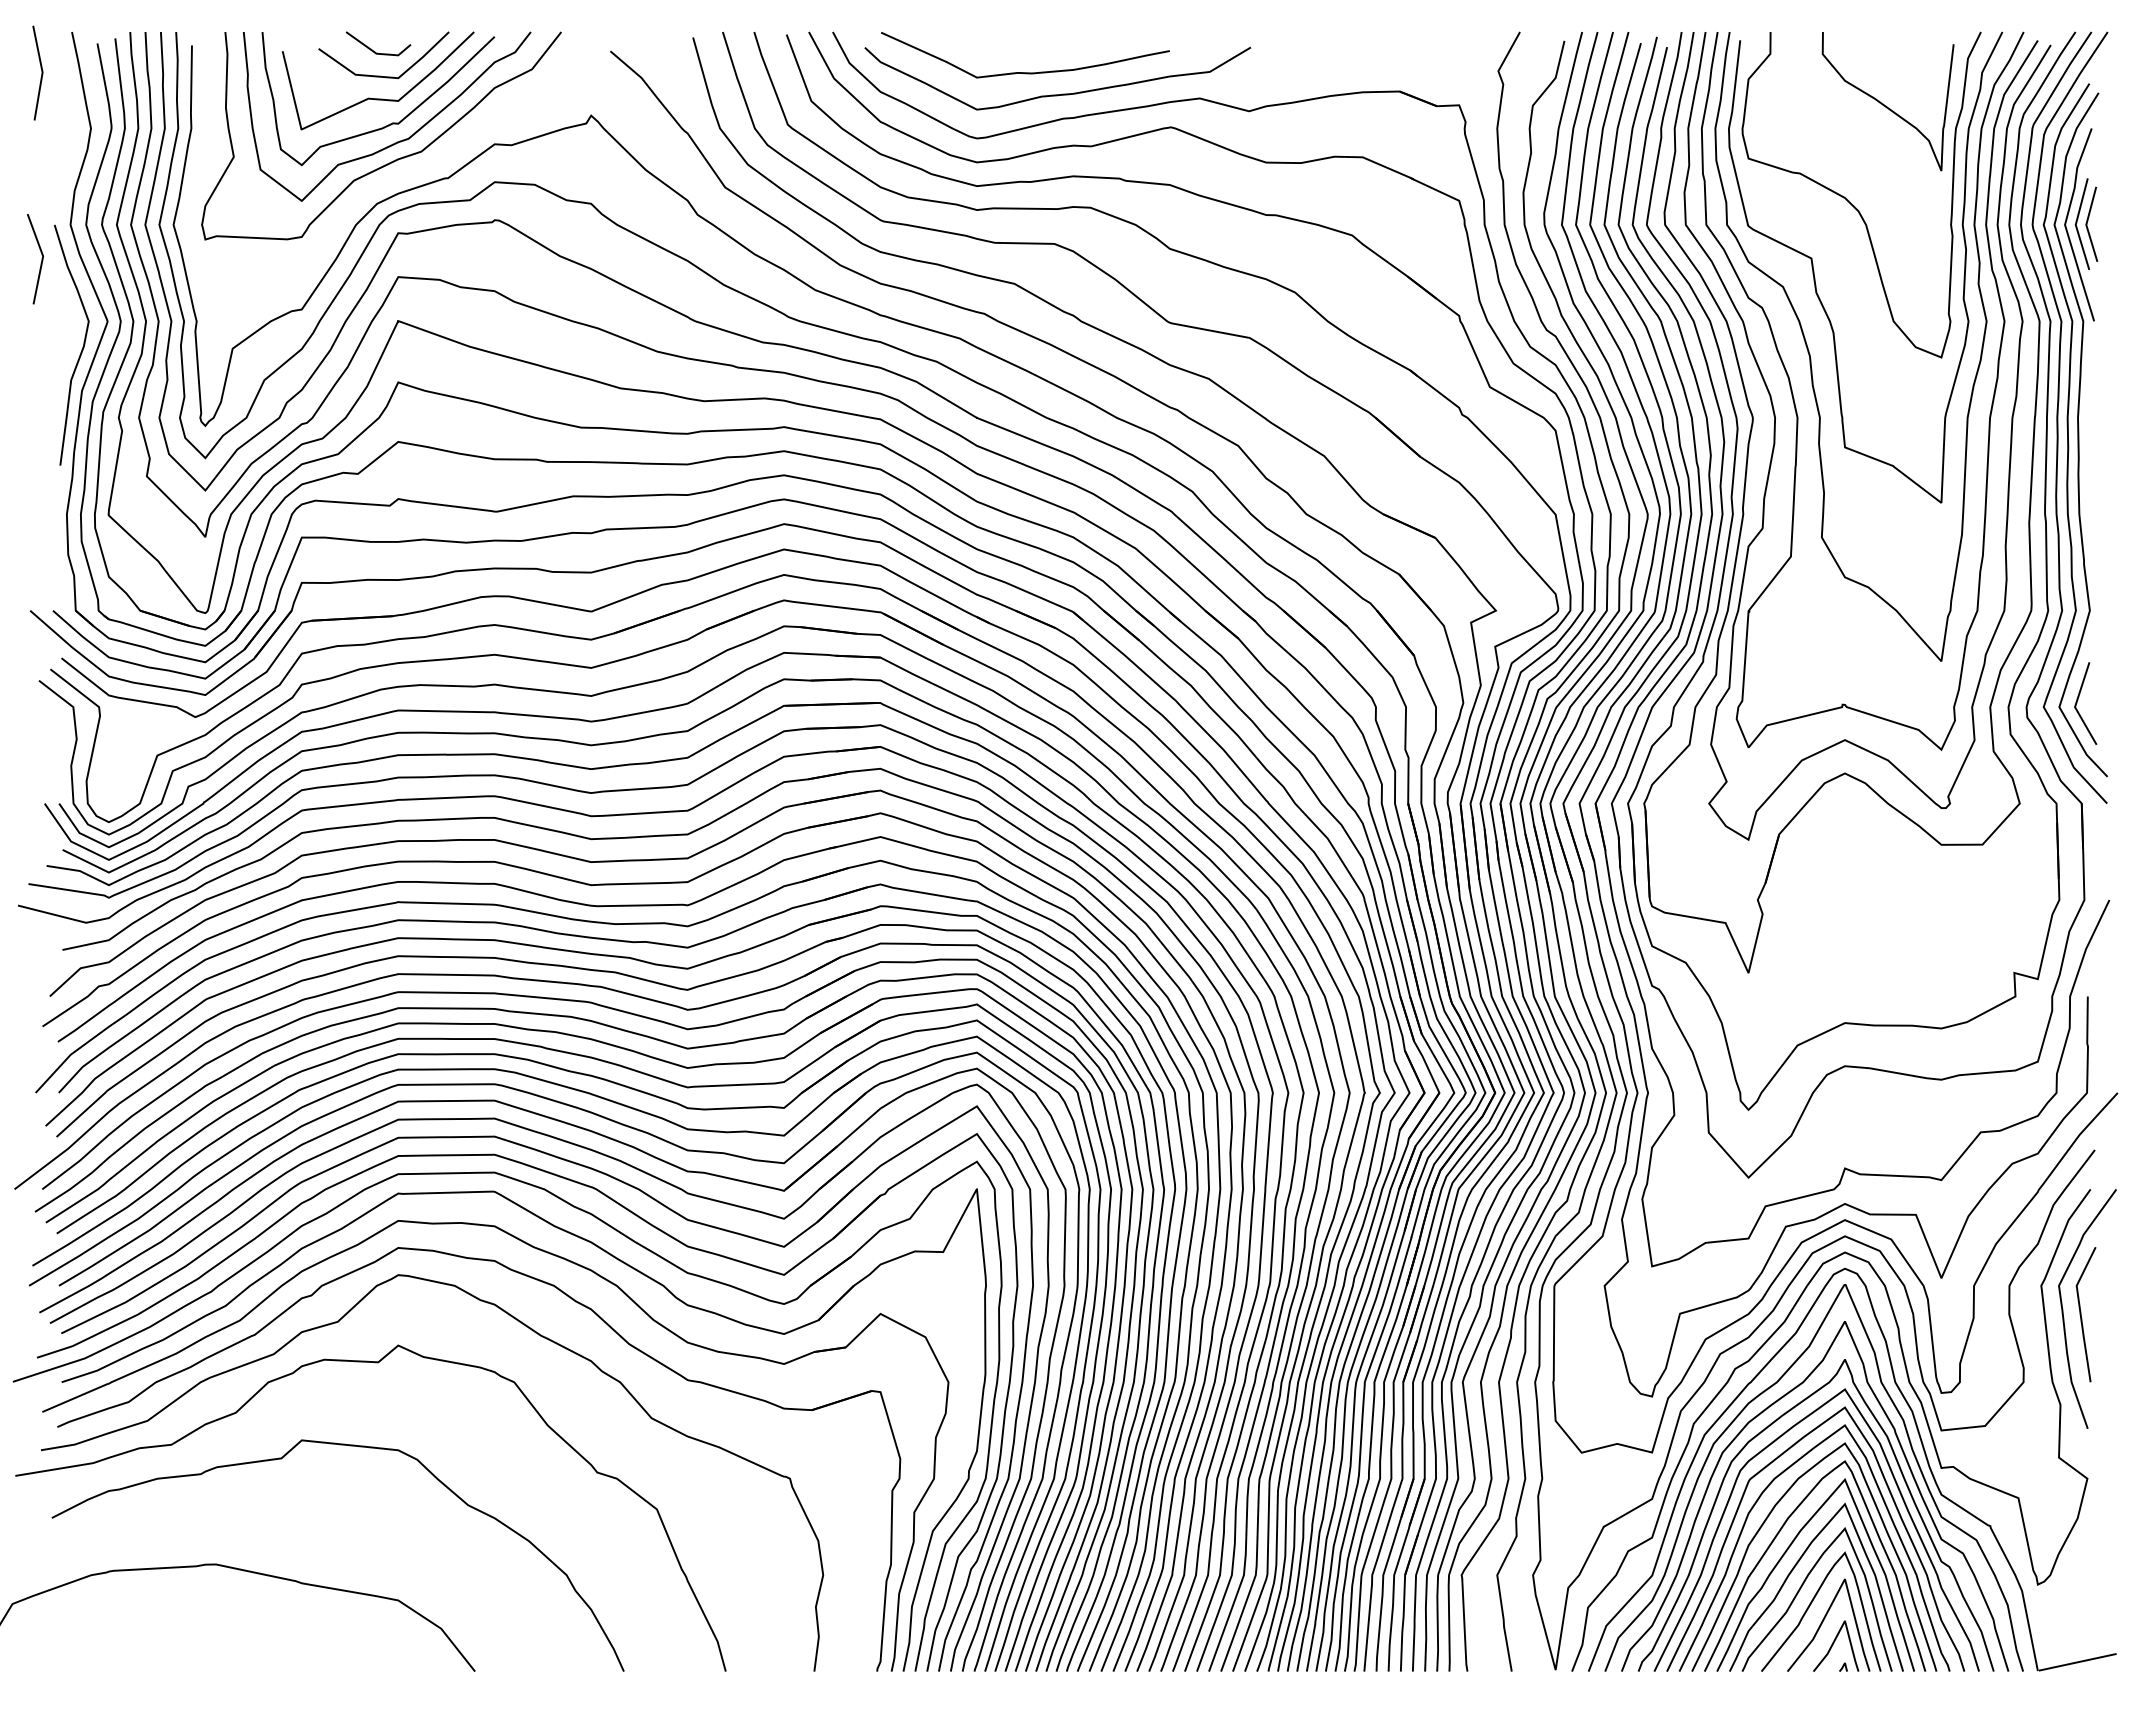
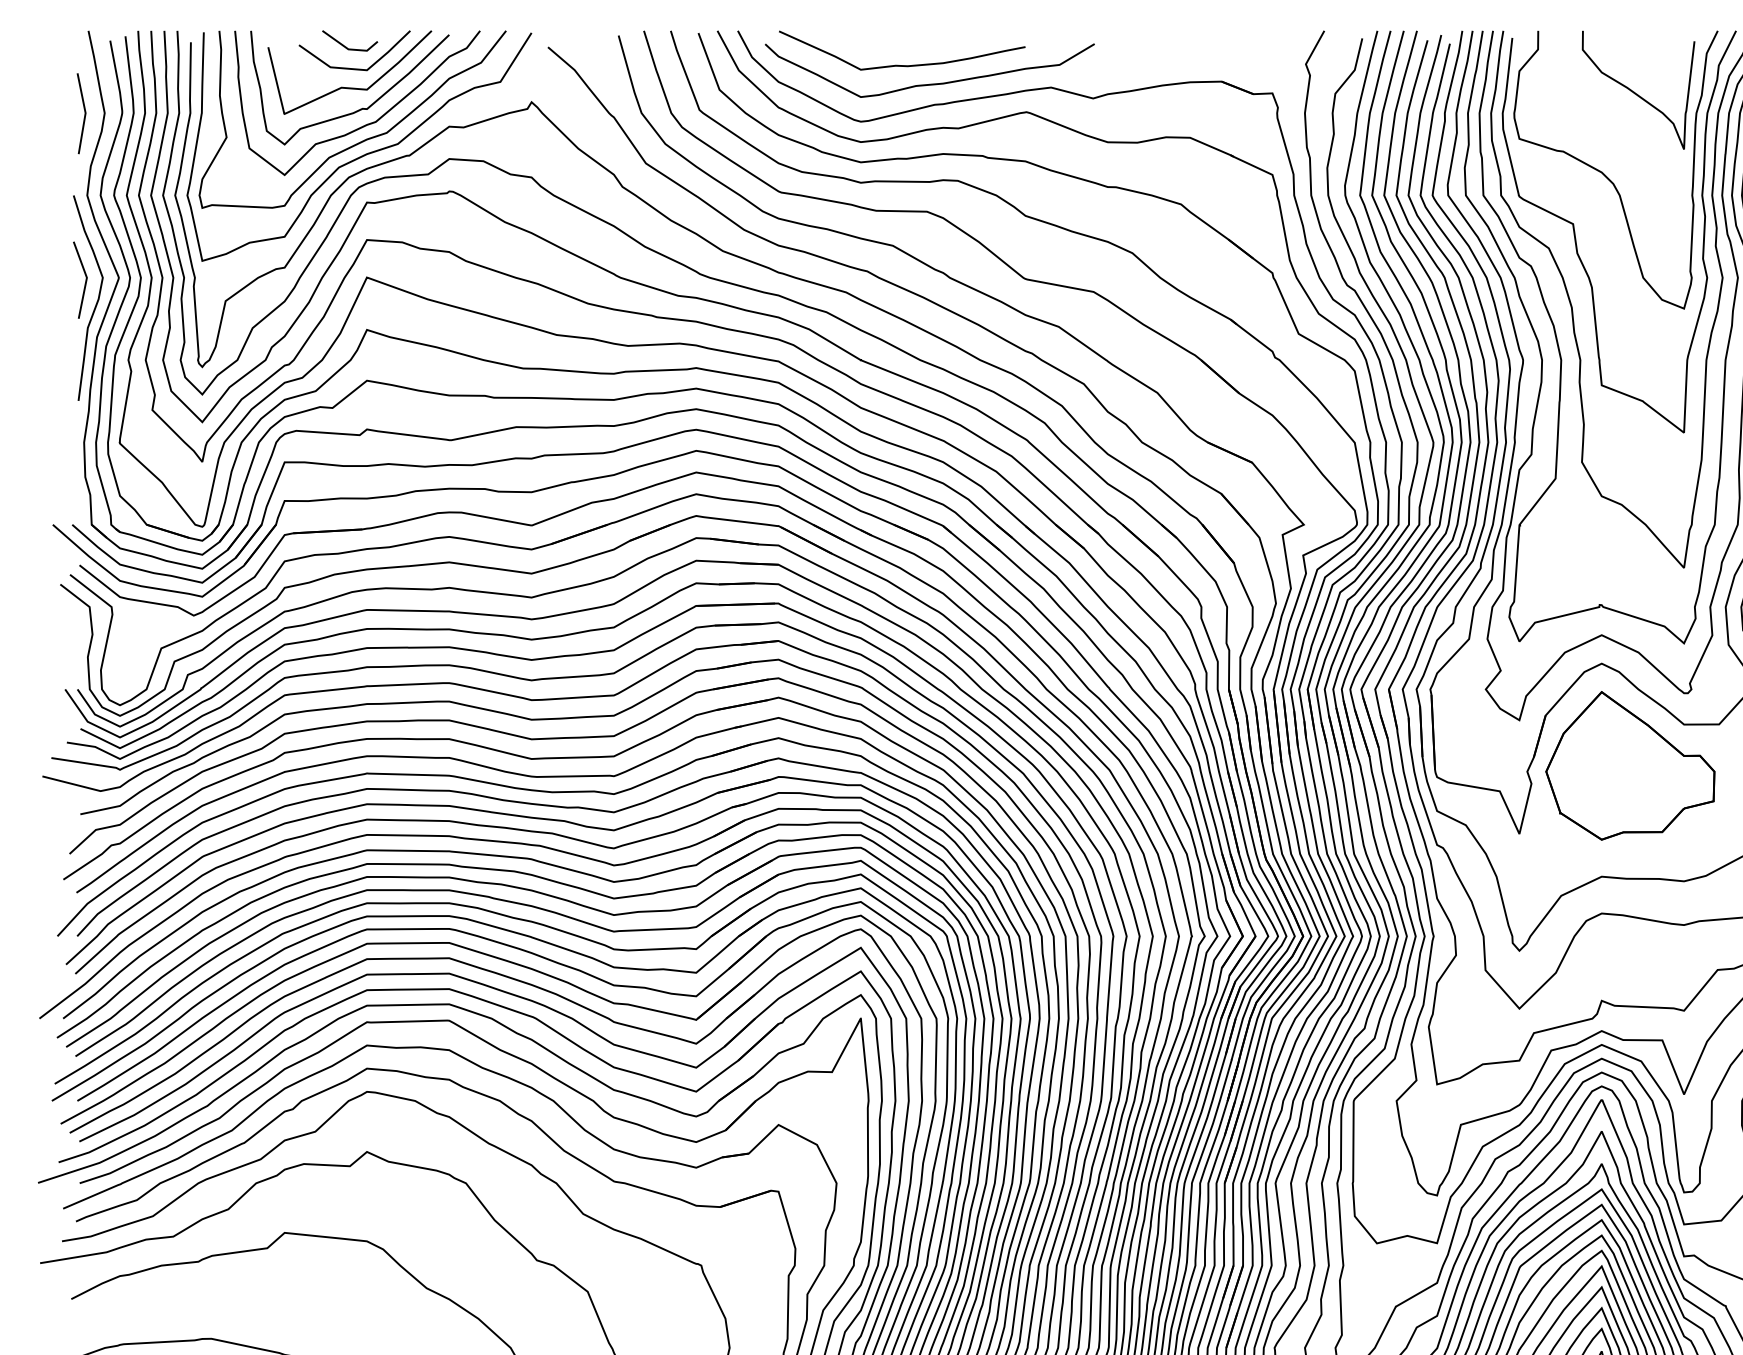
line: (41, 72) -> (84, 113), moved
curve: (393, 177) -> (362, 155), added
line: (41, 259) -> (85, 280), moved
part: (1878, 892) -> (1630, 765), added

